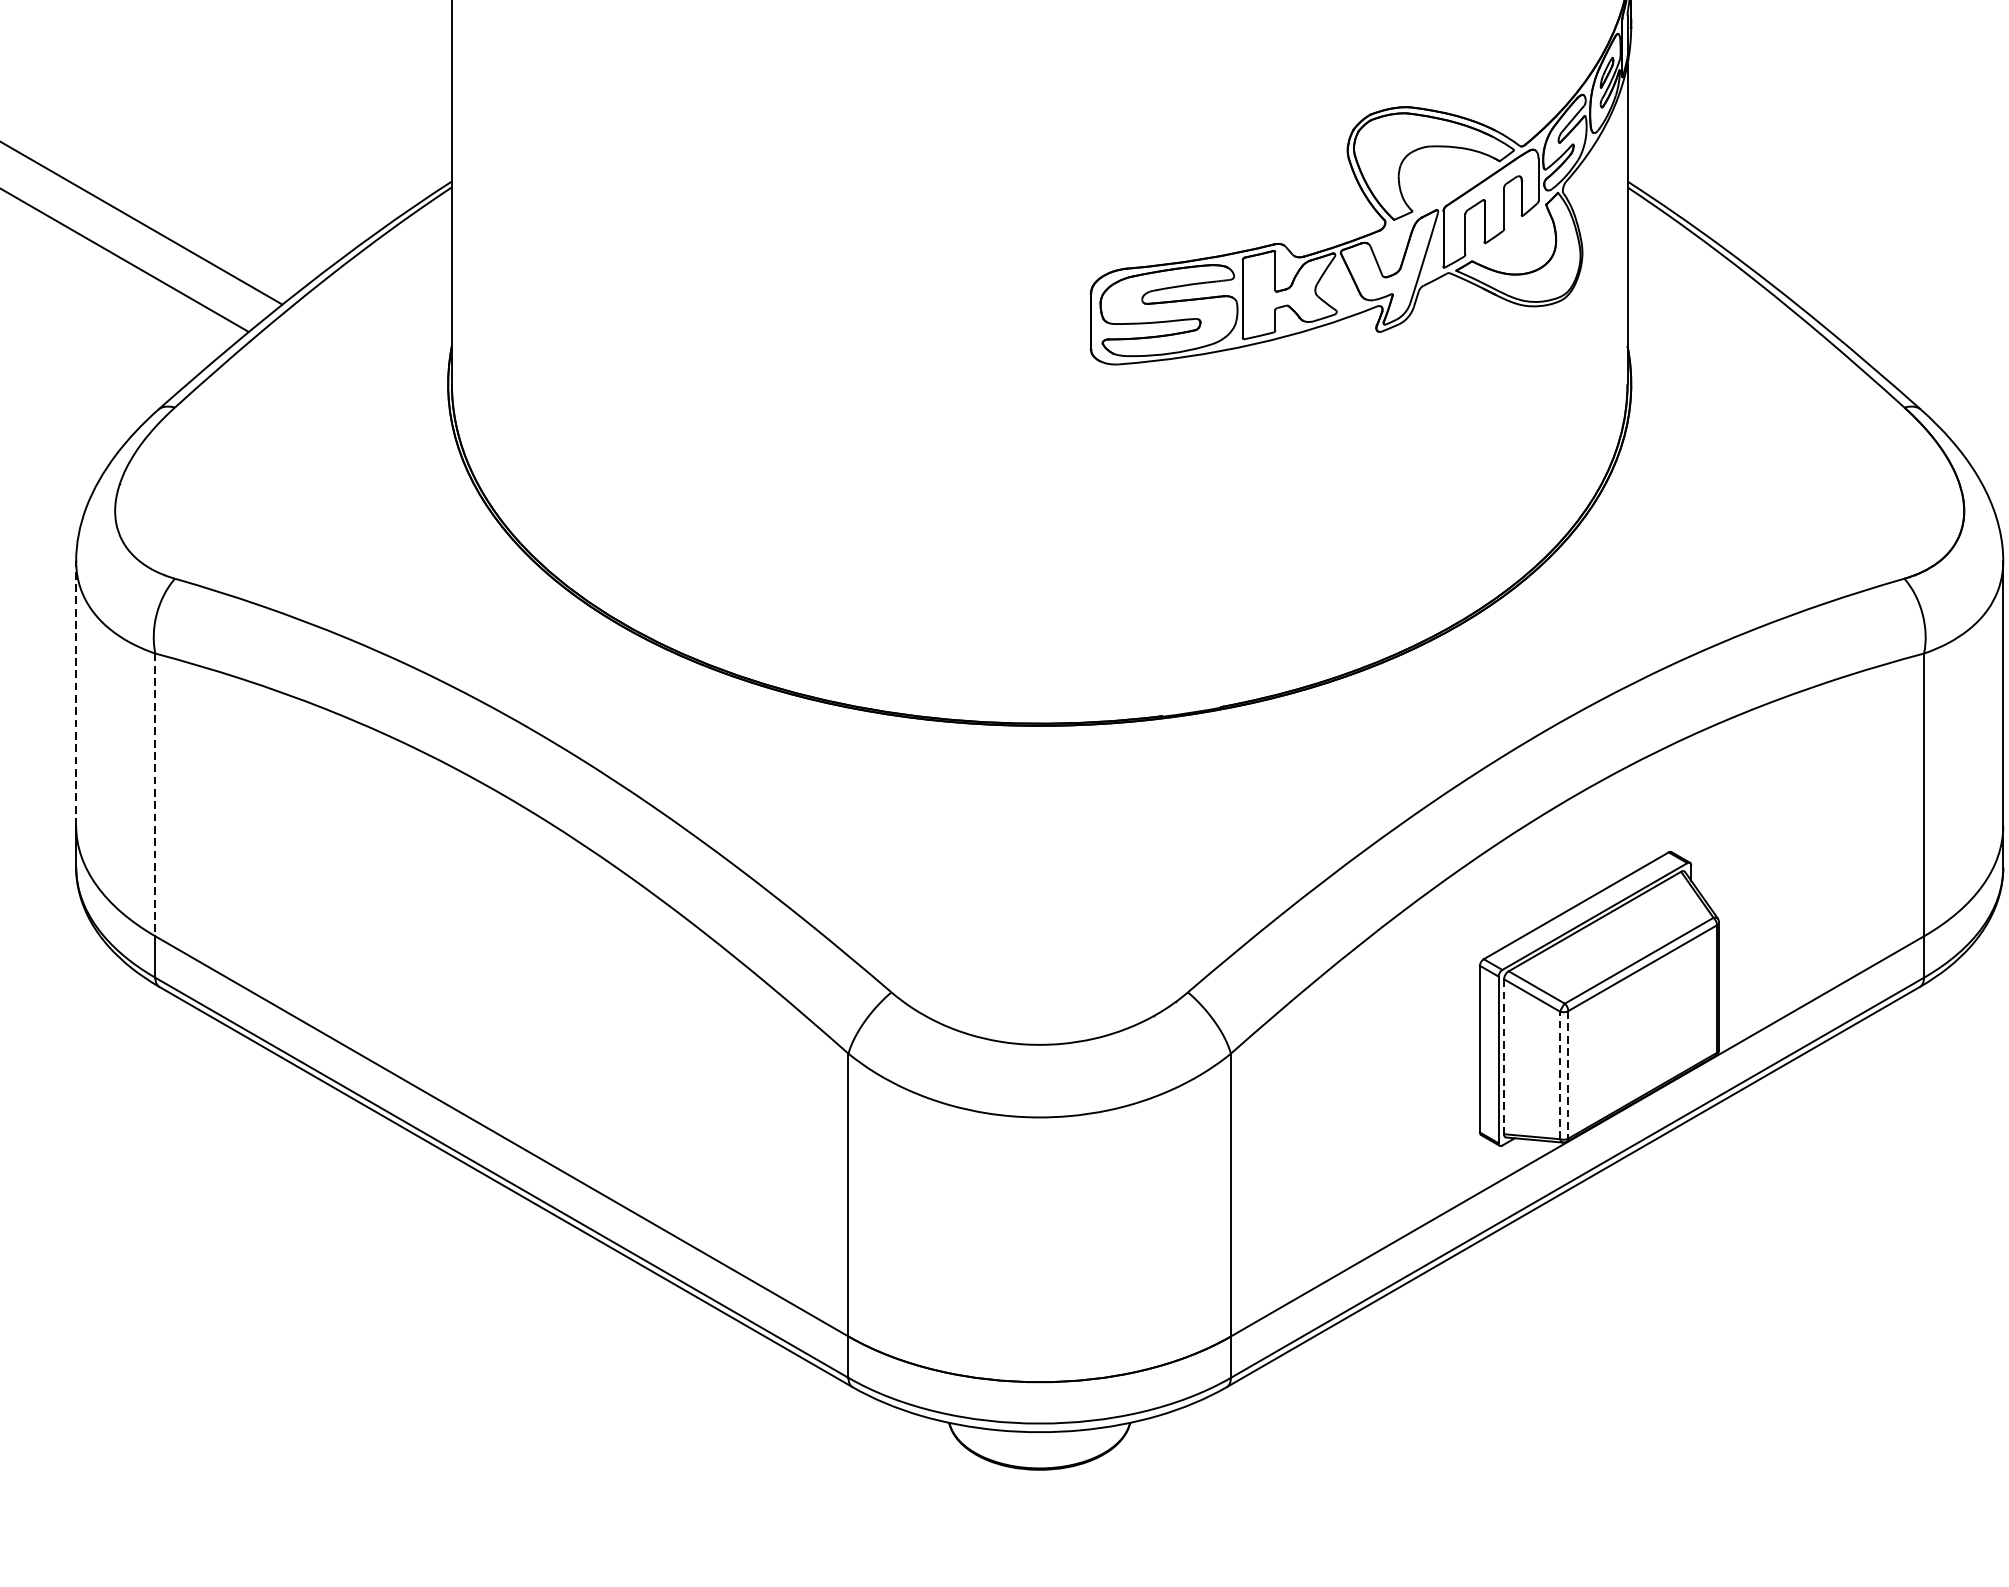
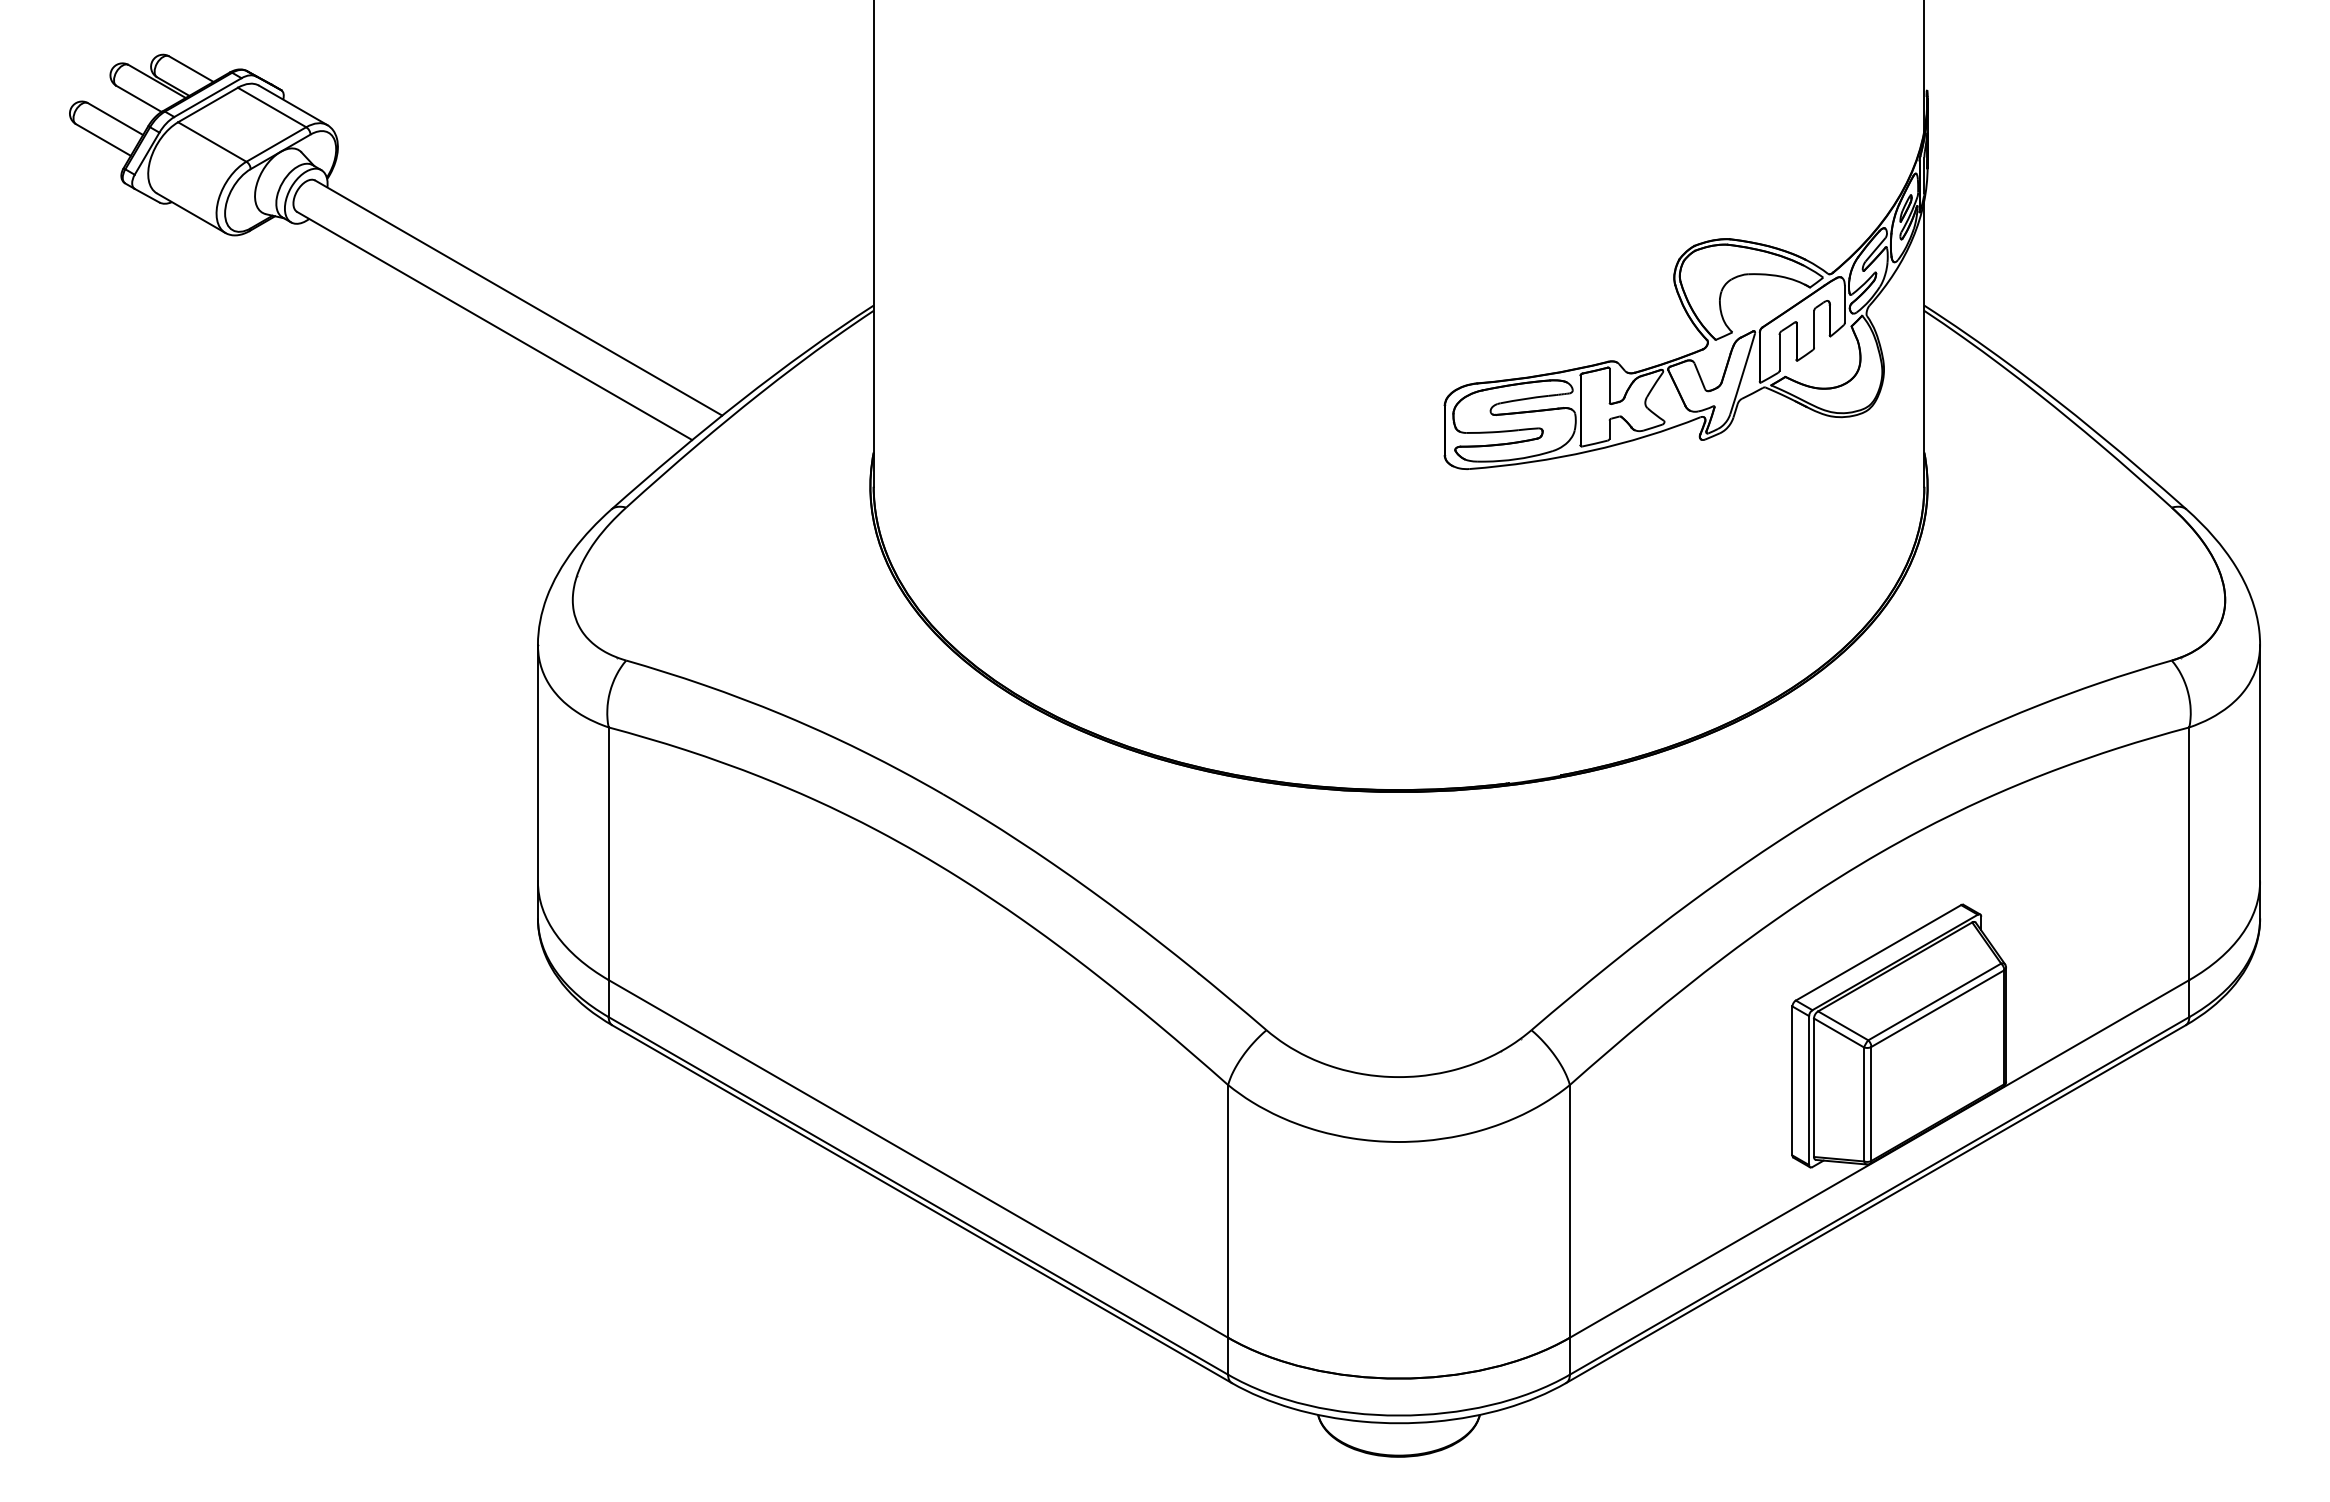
line: (75, 692) -> (537, 762), dashed -> solid
line: (155, 795) -> (608, 854), dashed -> solid
line: (1504, 1057) -> (1814, 1088), dashed -> solid
line: (1560, 1075) -> (1864, 1104), dashed -> solid
line: (1568, 1075) -> (1871, 1104), dashed -> solid

